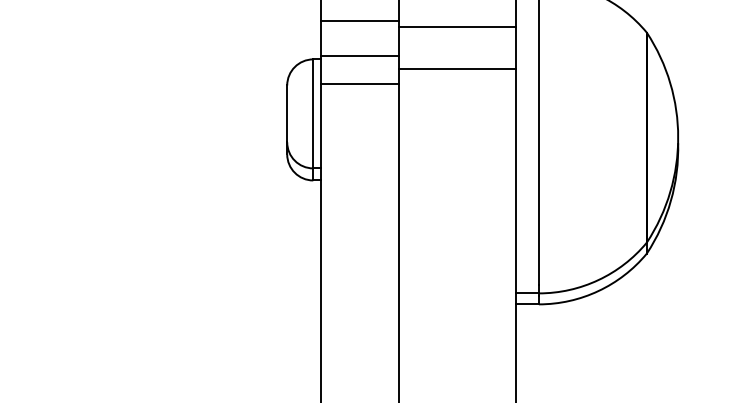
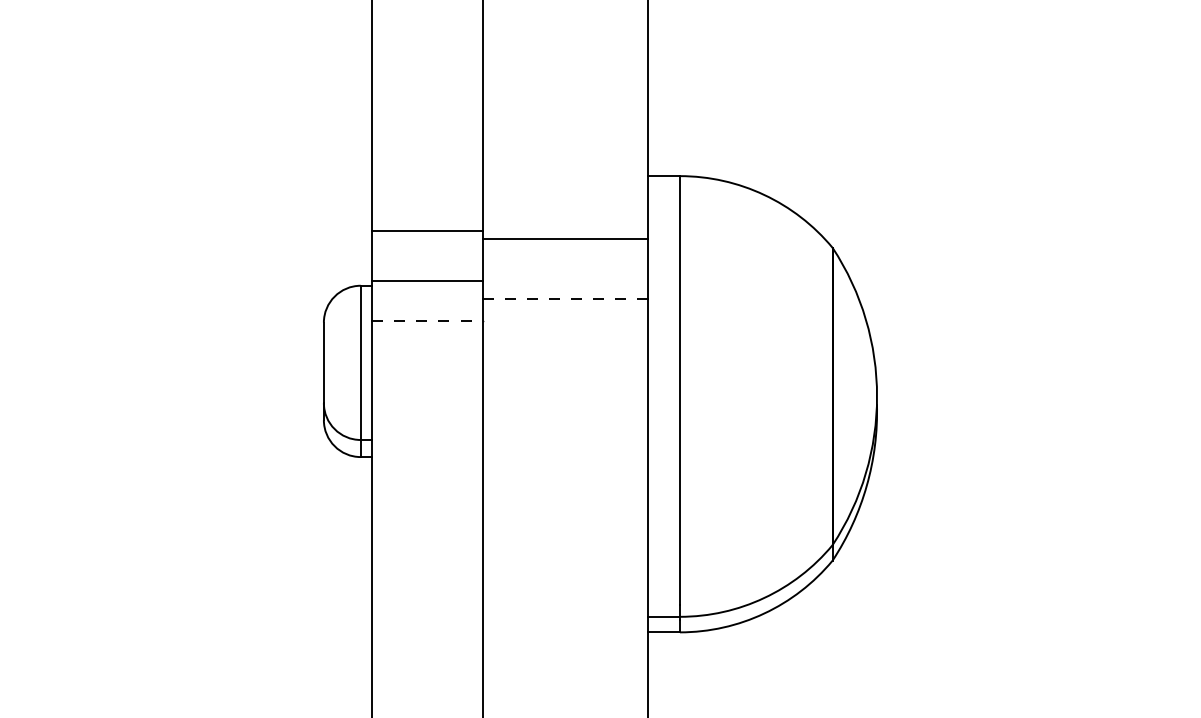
line: (457, 69) -> (565, 299), solid -> dashed
line: (360, 83) -> (427, 320), solid -> dashed

